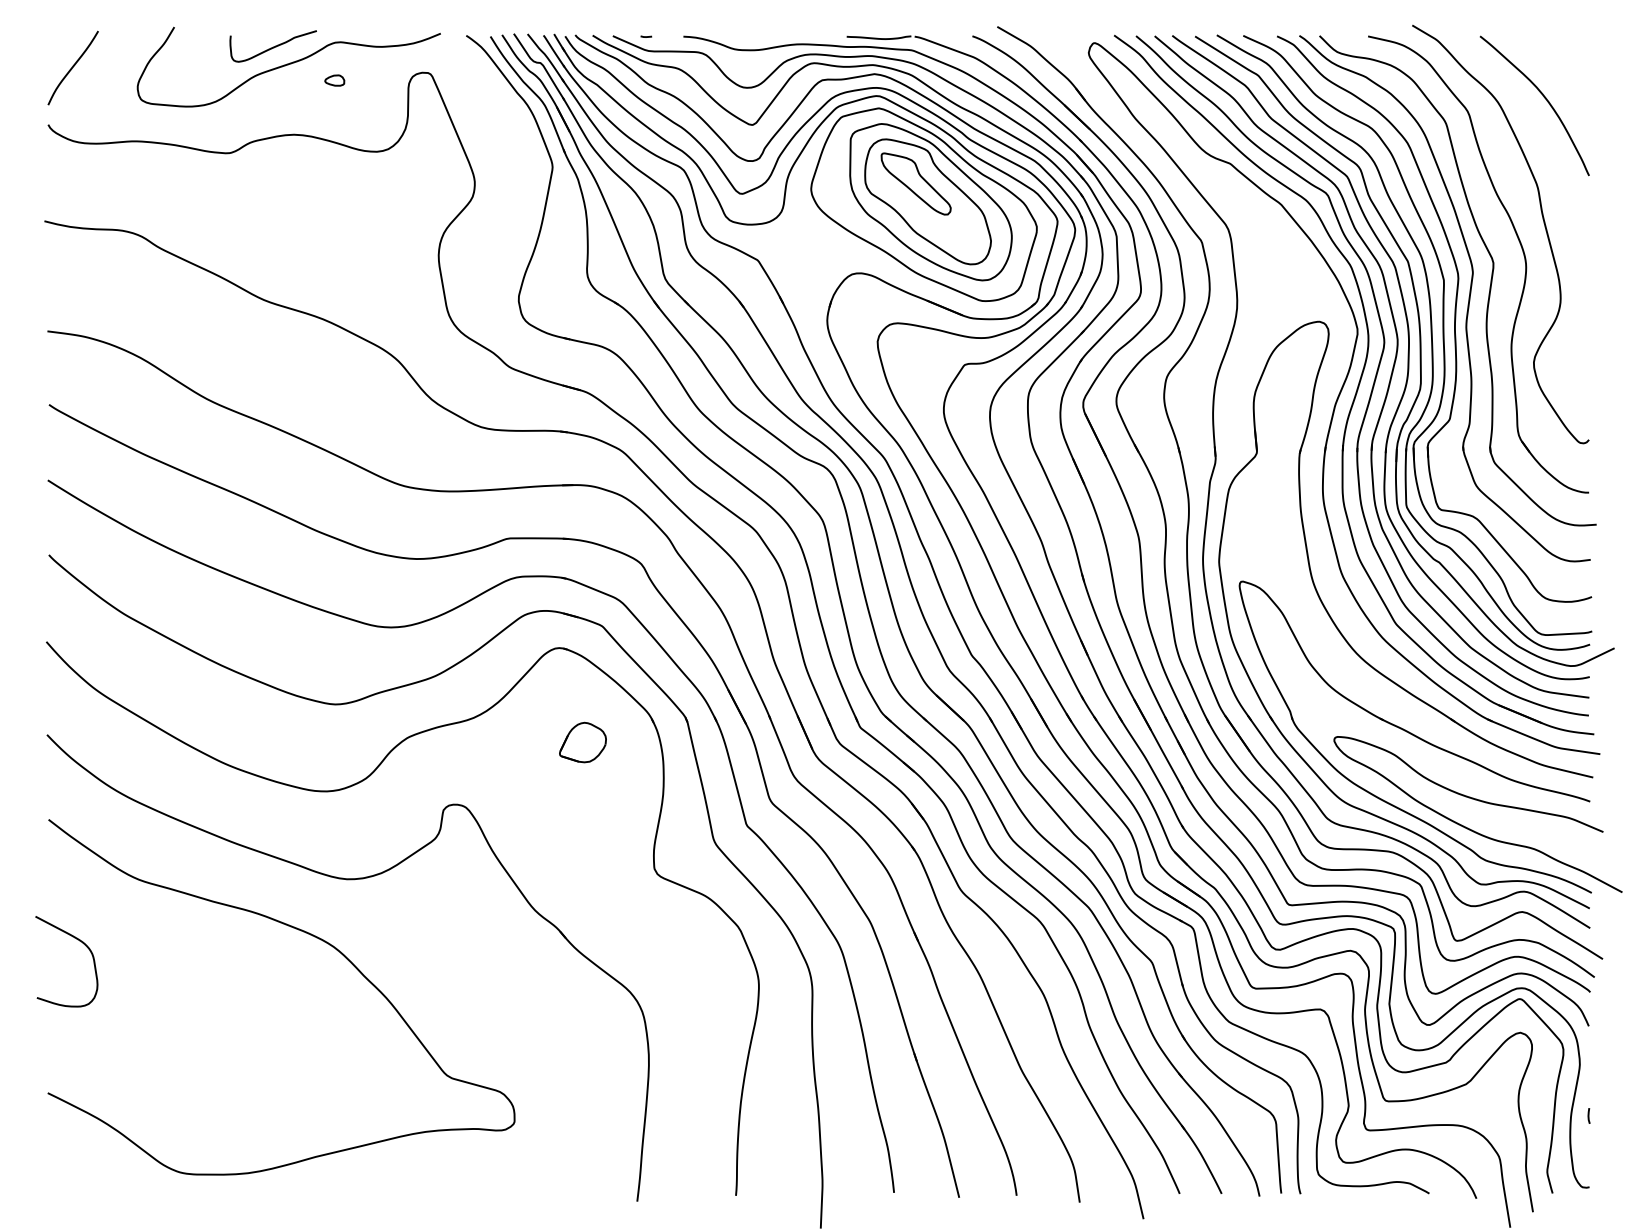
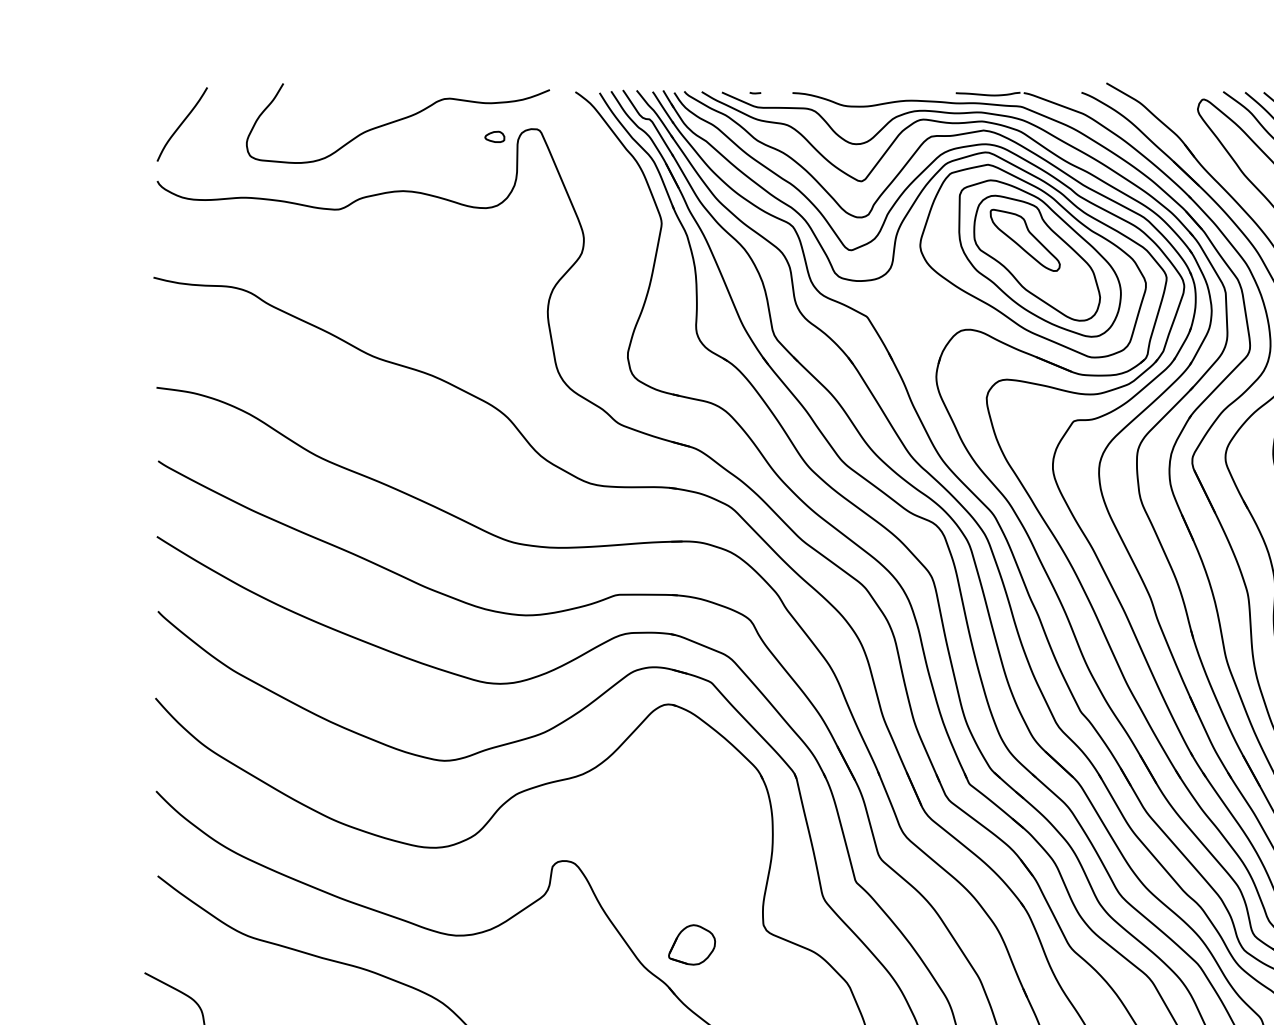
curve: (273, 46) -> (382, 102), removed
part: (334, 80) -> (494, 136), moved
part: (582, 742) -> (691, 944), moved

